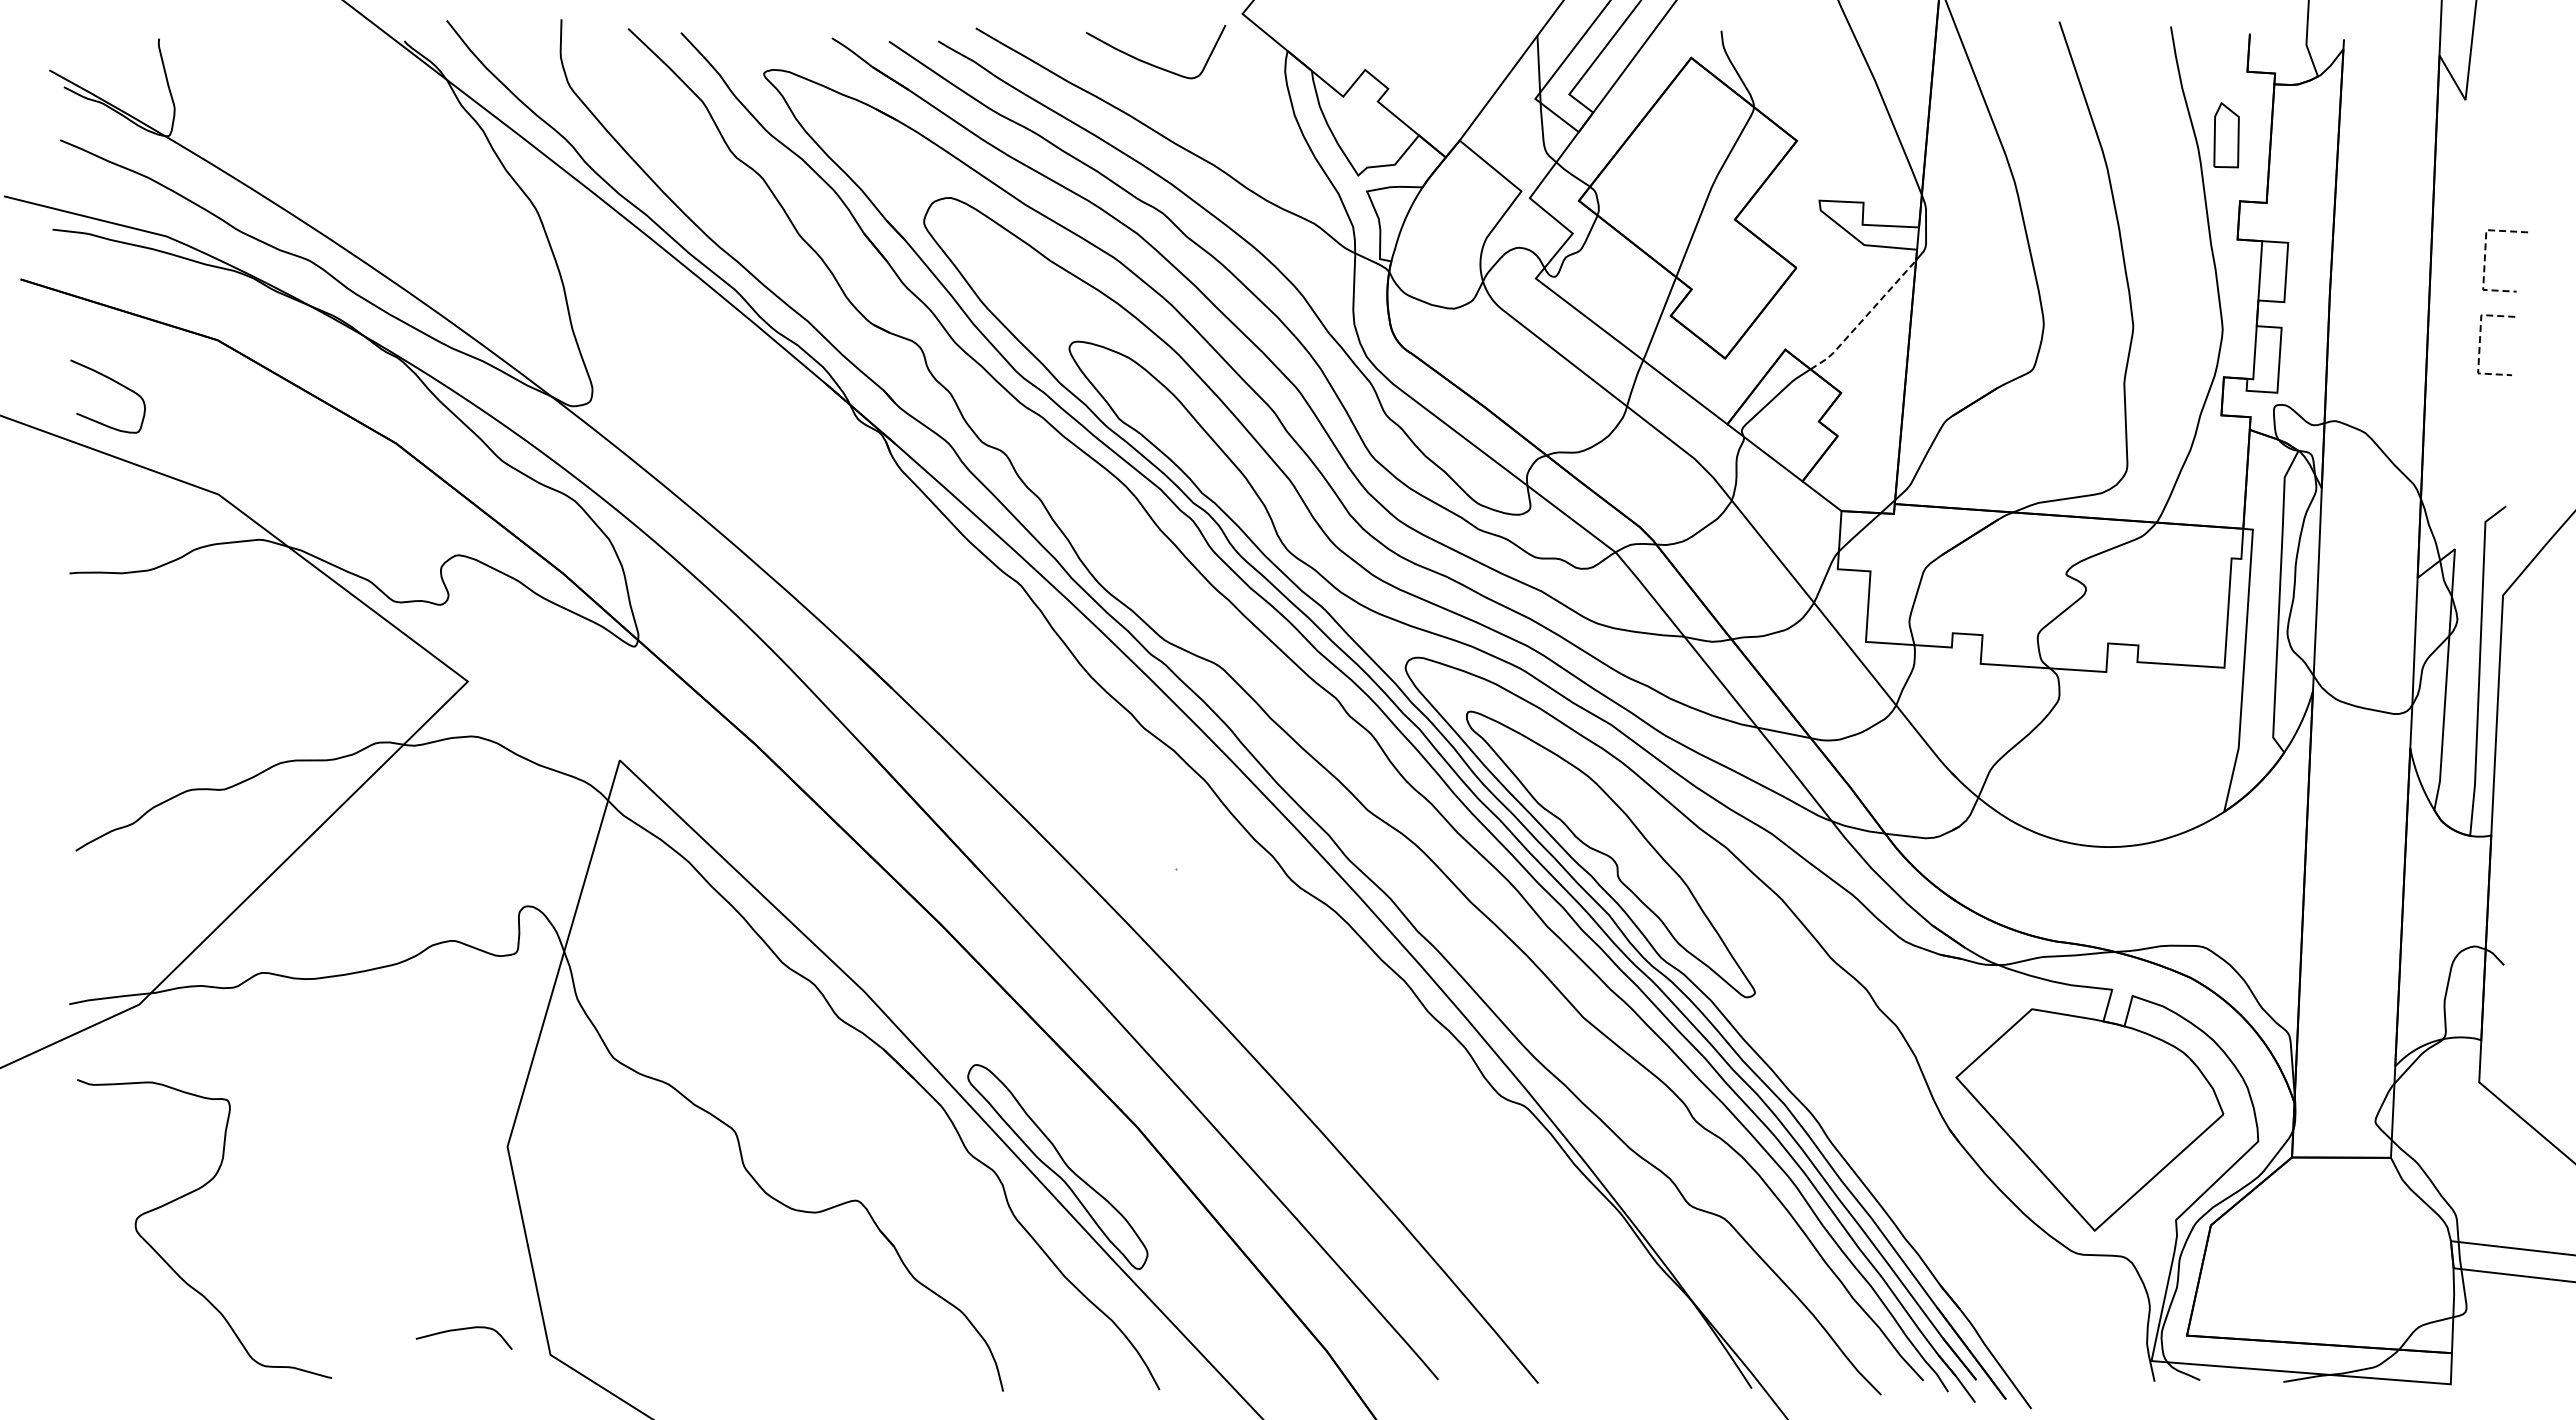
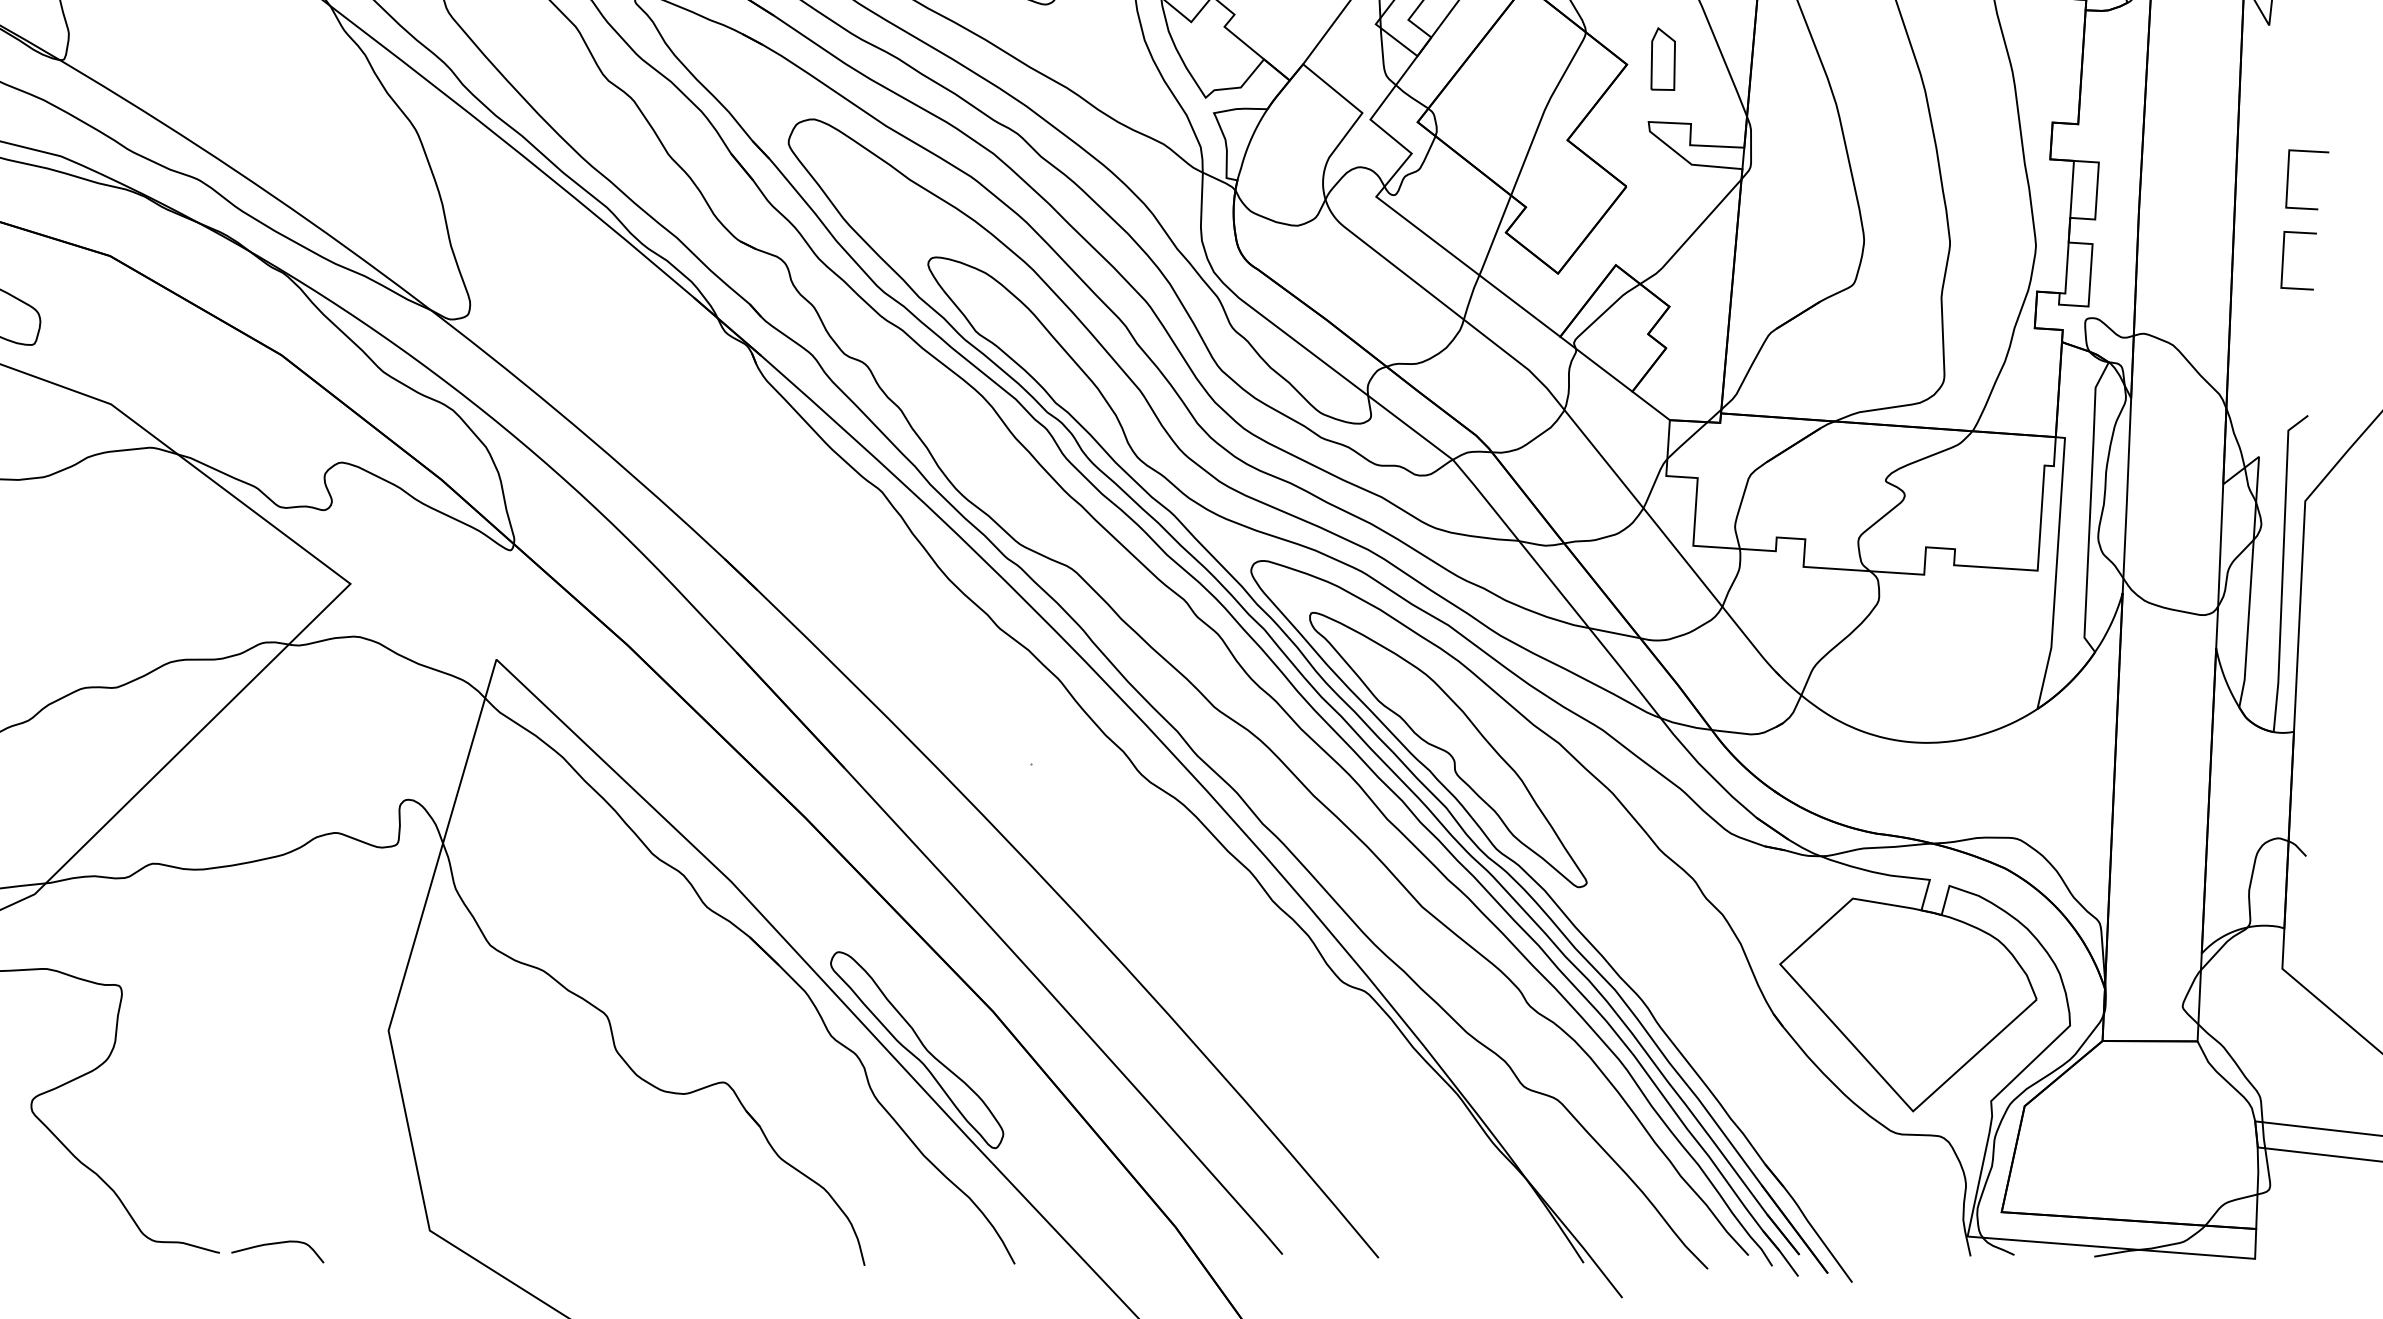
part: (2226, 135) -> (1663, 59), moved
line: (2485, 256) -> (2288, 175), dashed -> solid
line: (1864, 318) -> (1691, 235), dashed -> solid
line: (2479, 344) -> (2282, 260), dashed -> solid
curve: (461, 1330) -> (275, 1244), moved

